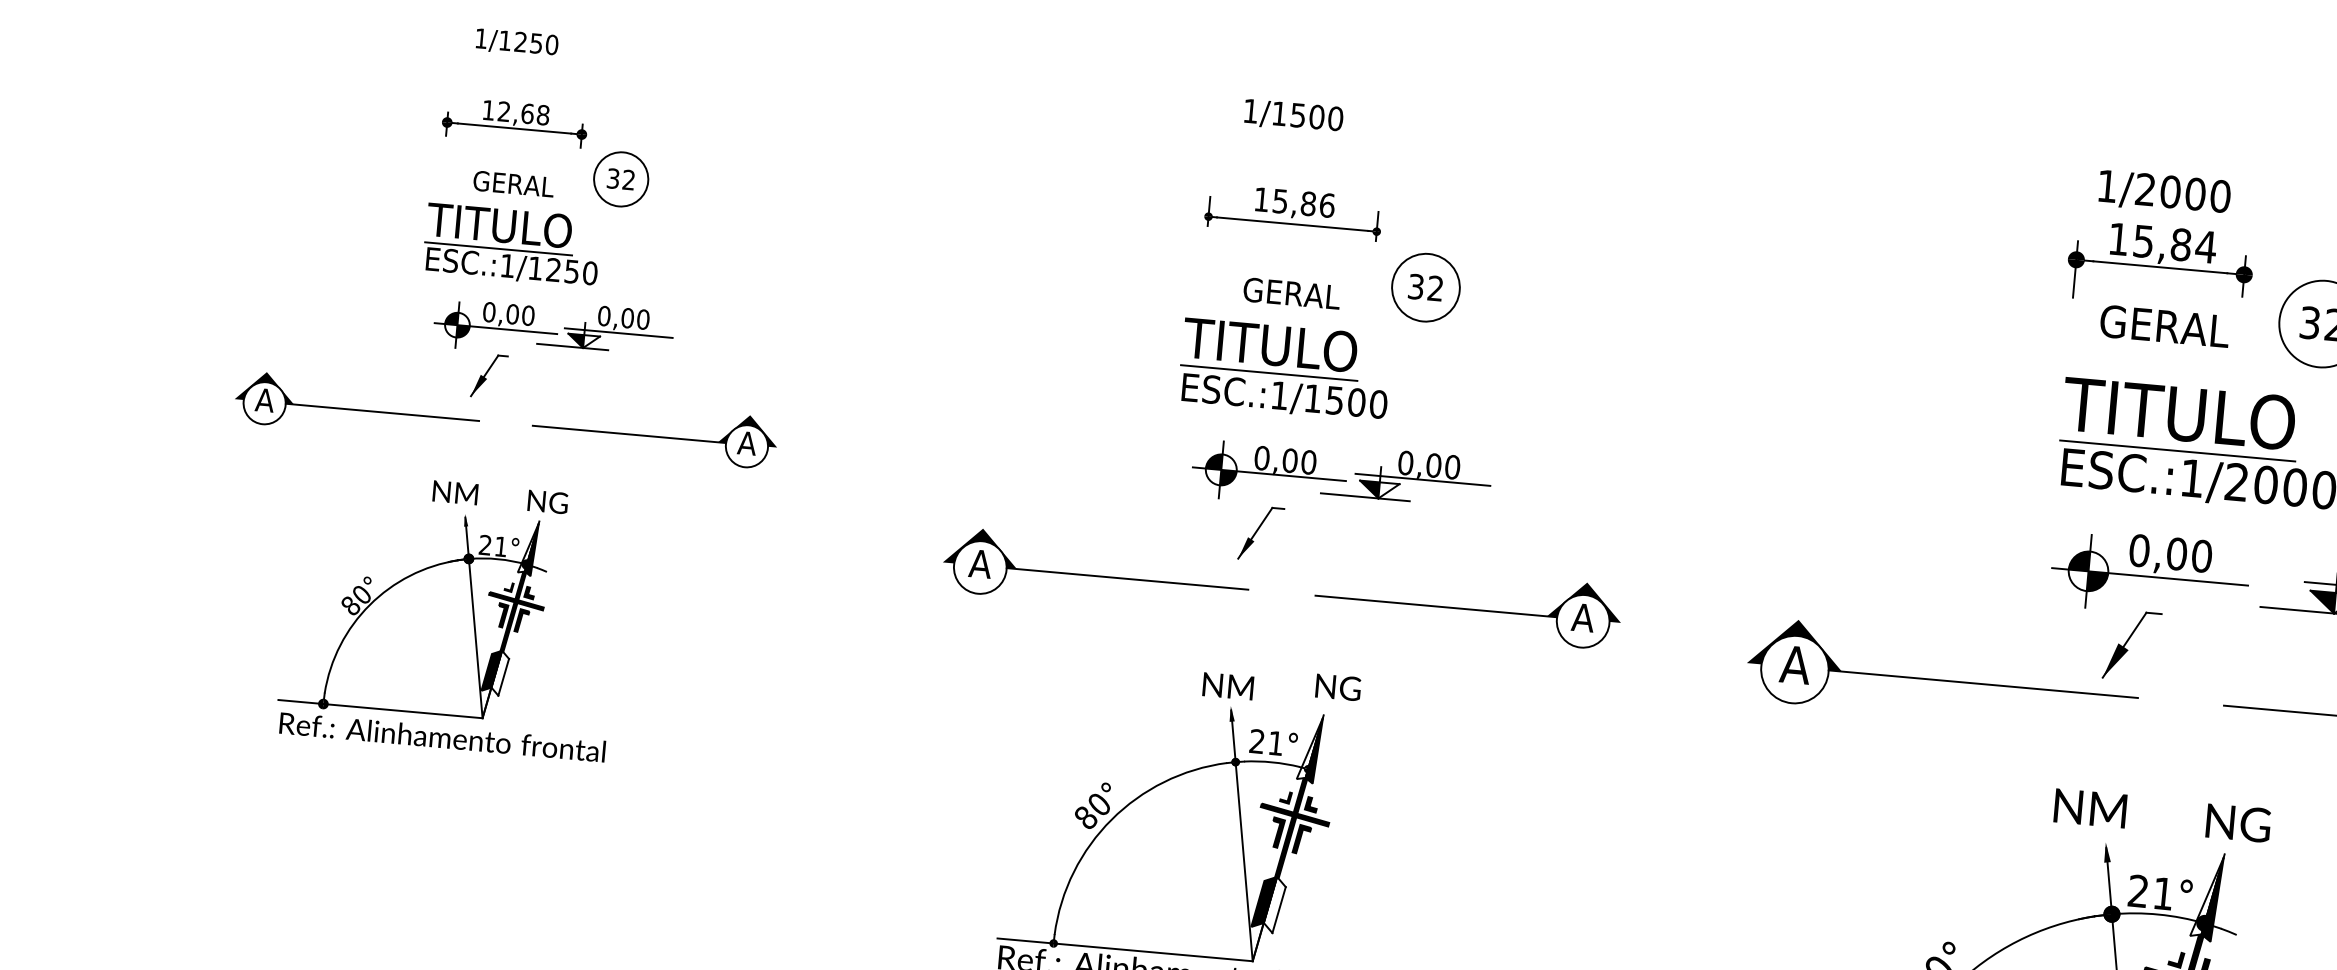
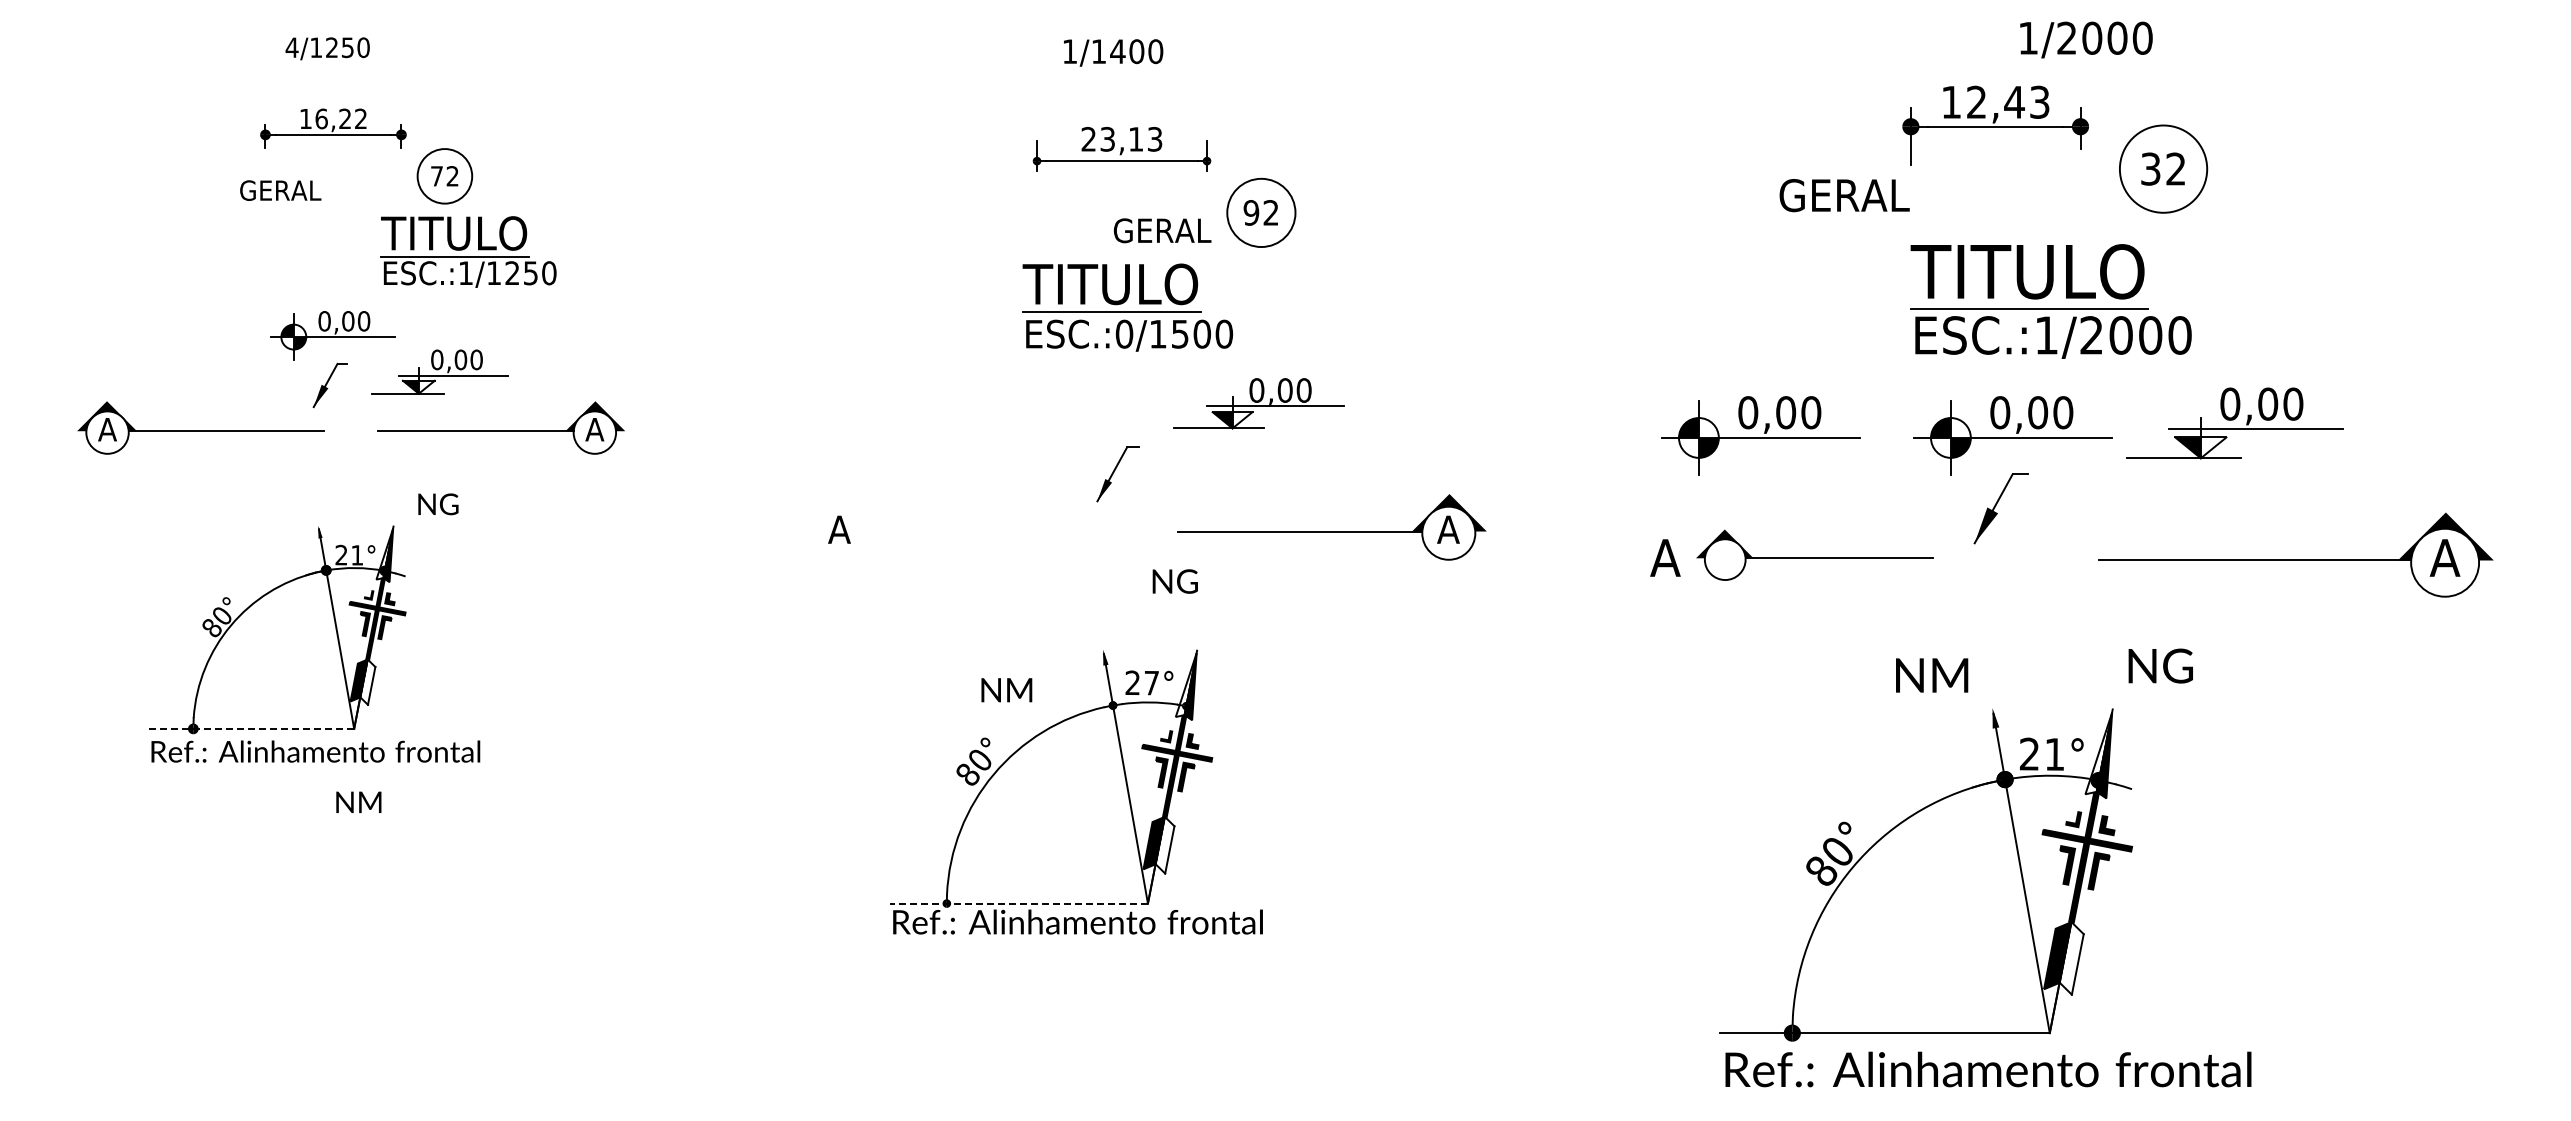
text: (480, 38) -> (291, 47), 1/1250 -> 4/1250
text: (523, 113) -> (341, 118), 12,68 -> 16,22
text: (1297, 115) -> (1117, 51), 1/1500 -> 1/1400
text: (612, 178) -> (436, 176), 32 -> 72
text: (513, 183) -> (280, 190), moved
text: (2164, 192) -> (2086, 39), moved
text: (1294, 201) -> (1121, 138), 15,86 -> 23,13
text: (2175, 243) -> (2008, 101), 15,84 -> 12,43
part: (512, 244) -> (468, 251), moved
text: (1416, 286) -> (1251, 212), 32 -> 92
text: (1291, 293) -> (1162, 230), moved
text: (2164, 326) -> (1844, 195), moved
part: (605, 327) -> (439, 371), moved
text: (1279, 394) -> (1124, 333), ESC.:1/1500 -> ESC.:0/1500
part: (1268, 473) -> (1120, 413), removed
text: (455, 491) -> (358, 801), moved
text: (548, 502) -> (438, 504), moved
part: (1900, 552) -> (1760, 435), added
part: (1096, 572) -> (956, 527), removed
part: (1943, 674) -> (1814, 554), size x0.6
text: (1227, 686) -> (1006, 690), moved
text: (1337, 687) -> (1174, 581), moved
line: (380, 708) -> (250, 728), solid -> dashed
text: (1275, 743) -> (1151, 683), 21° -> 27°
text: (2090, 808) -> (1932, 675), moved
text: (2238, 822) -> (2160, 665), moved
line: (1125, 949) -> (1019, 903), solid -> dashed

